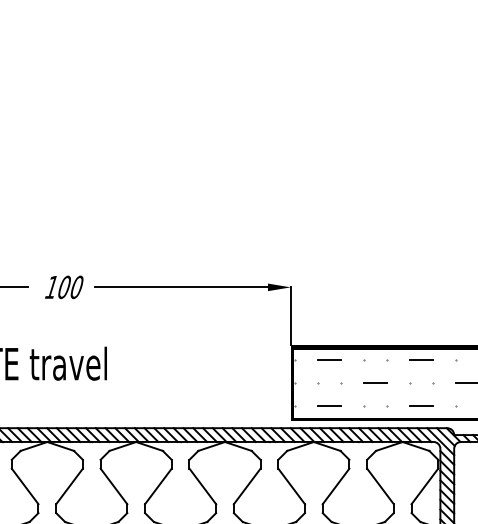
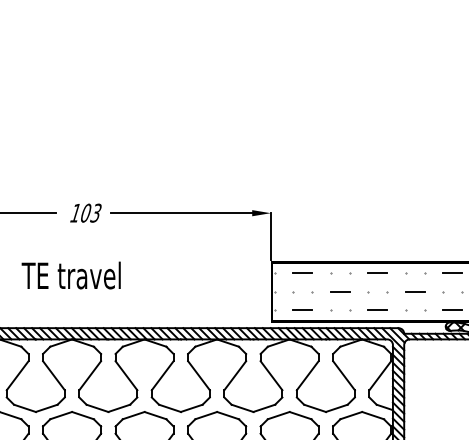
text: (76, 286) -> (95, 212), 100 -> 103

